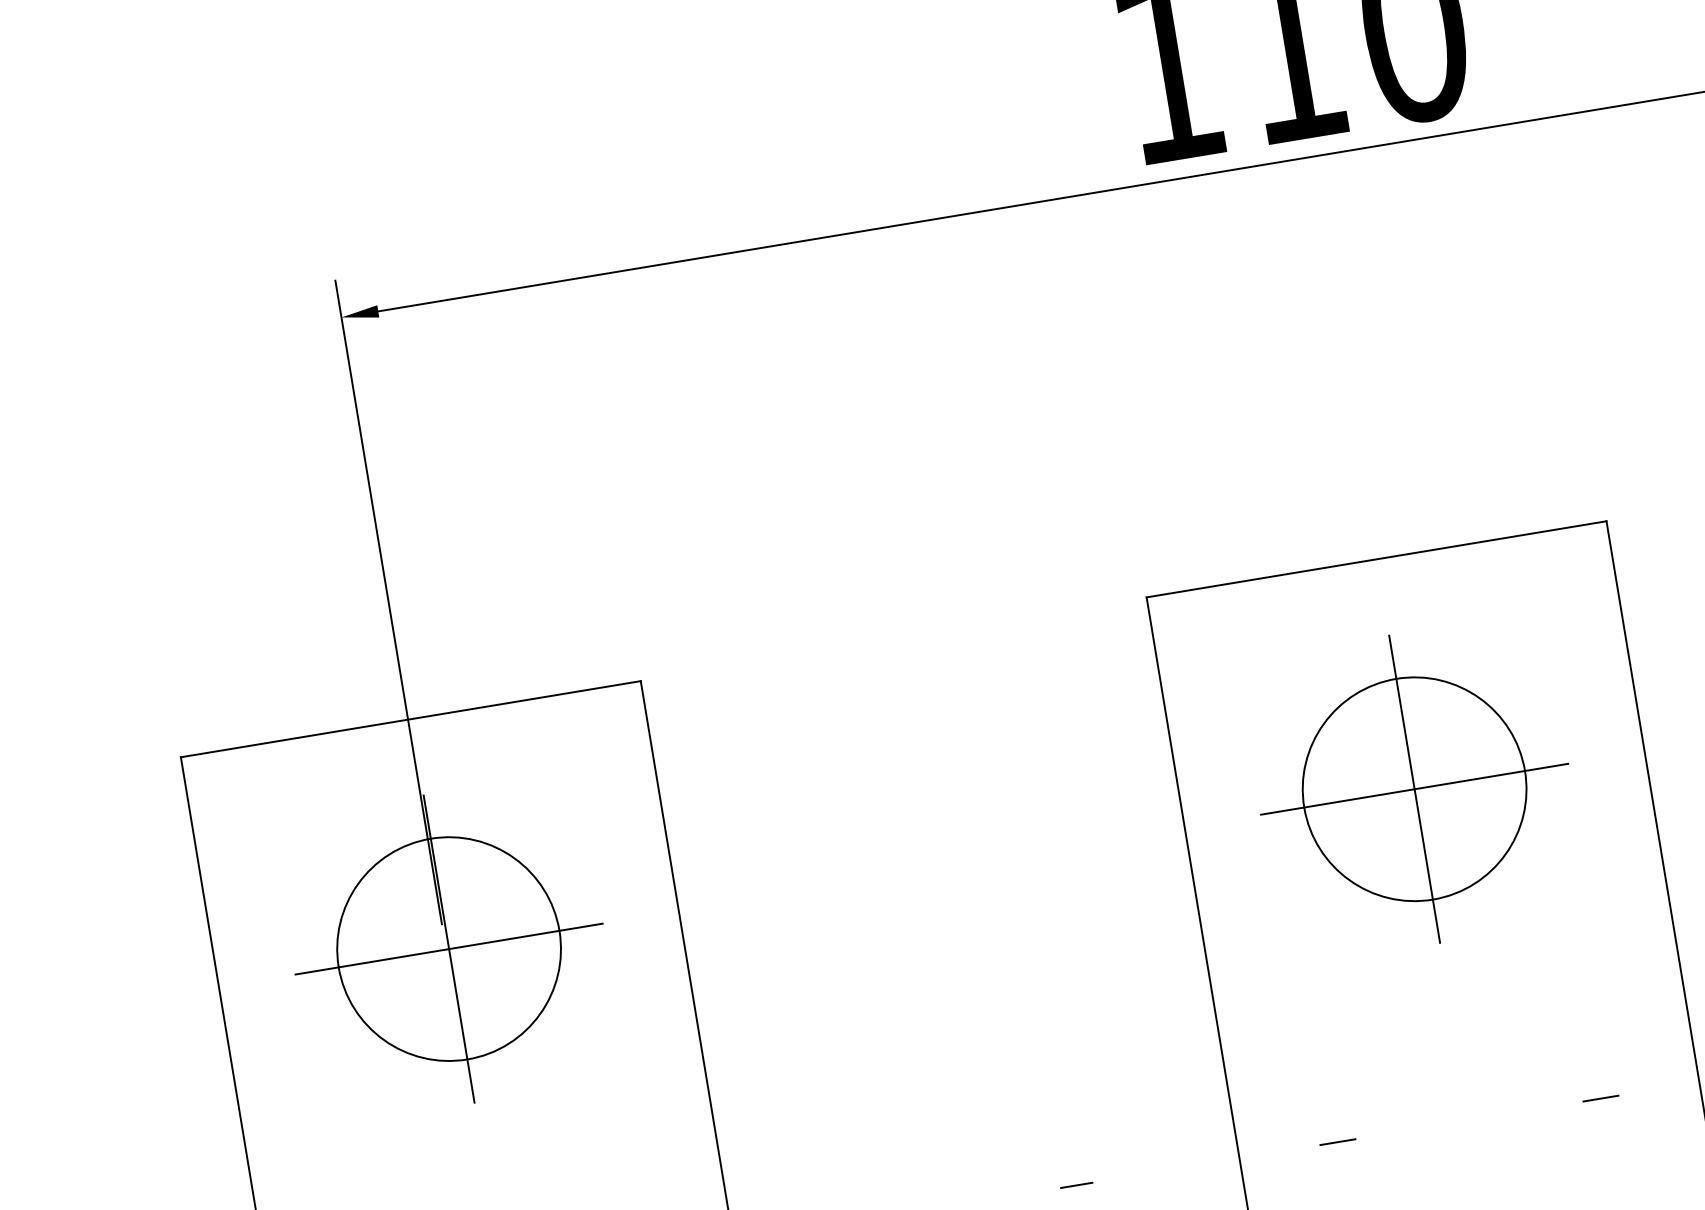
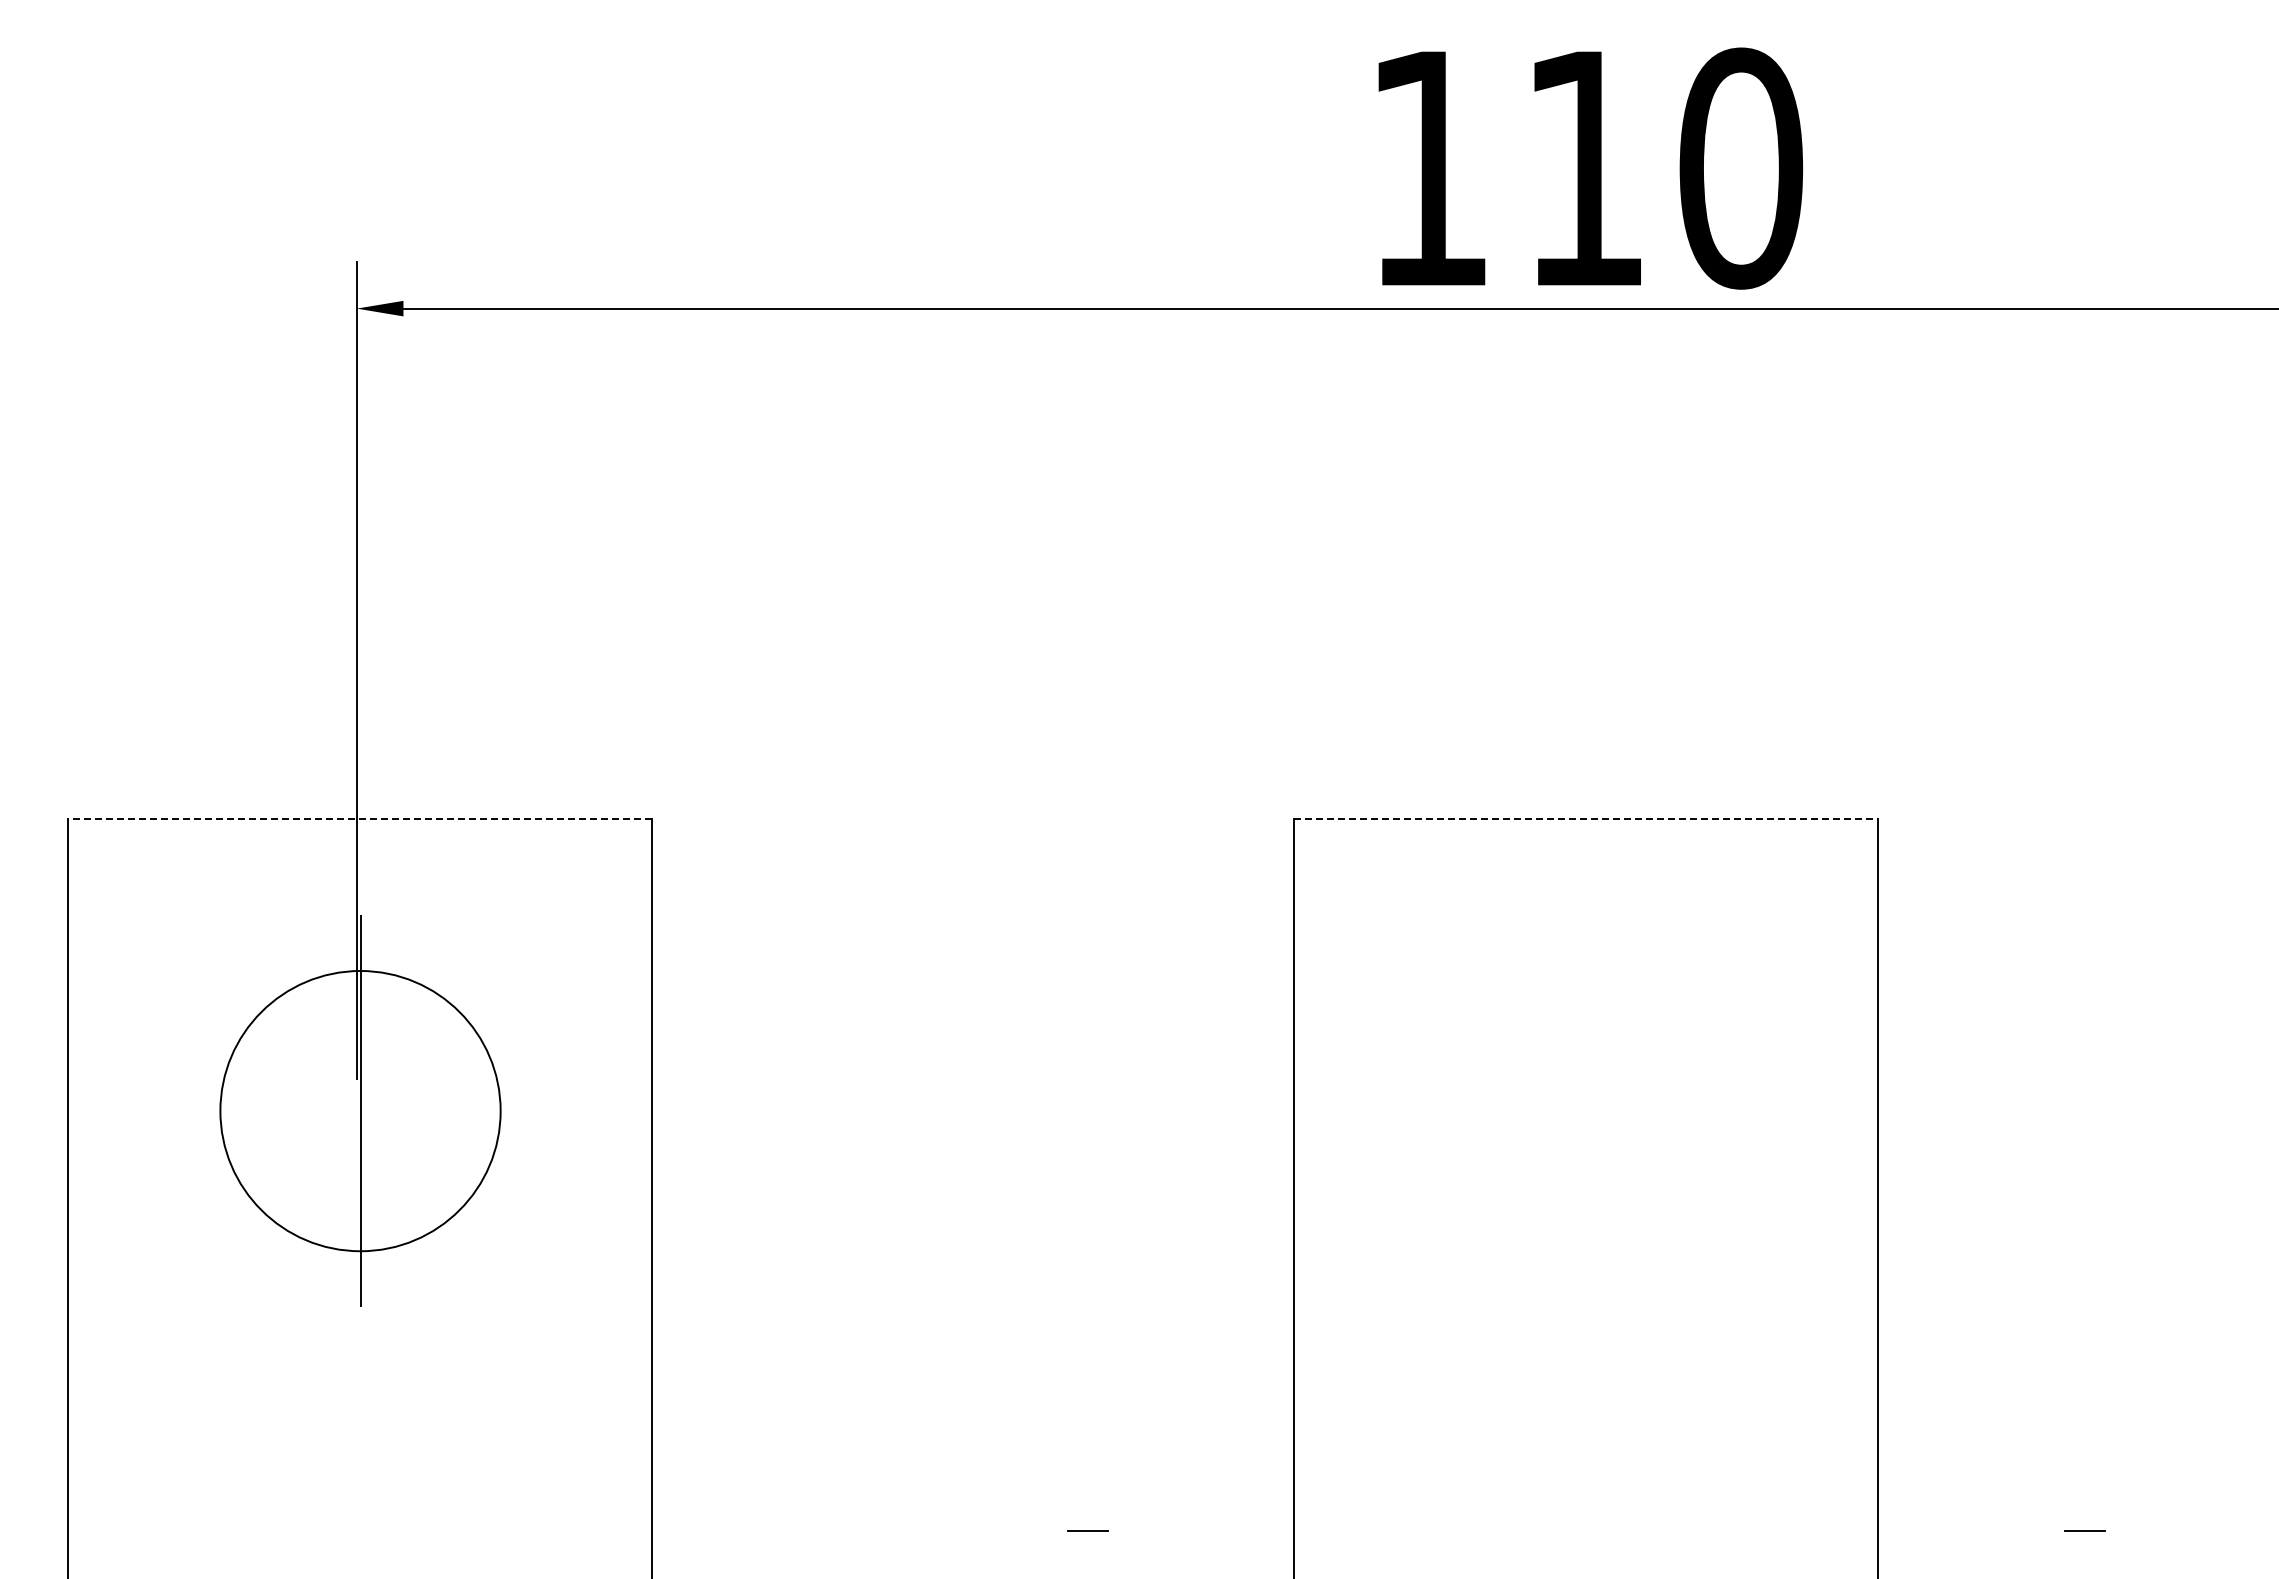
line: (1376, 559) -> (1586, 819), solid -> dashed
line: (411, 719) -> (360, 819), solid -> dashed
part: (1413, 788) -> (1585, 1110), removed
line: (449, 949) -> (360, 1111), removed
line: (1601, 1098) -> (1753, 1531), removed
line: (1337, 1141) -> (1419, 1530), removed

